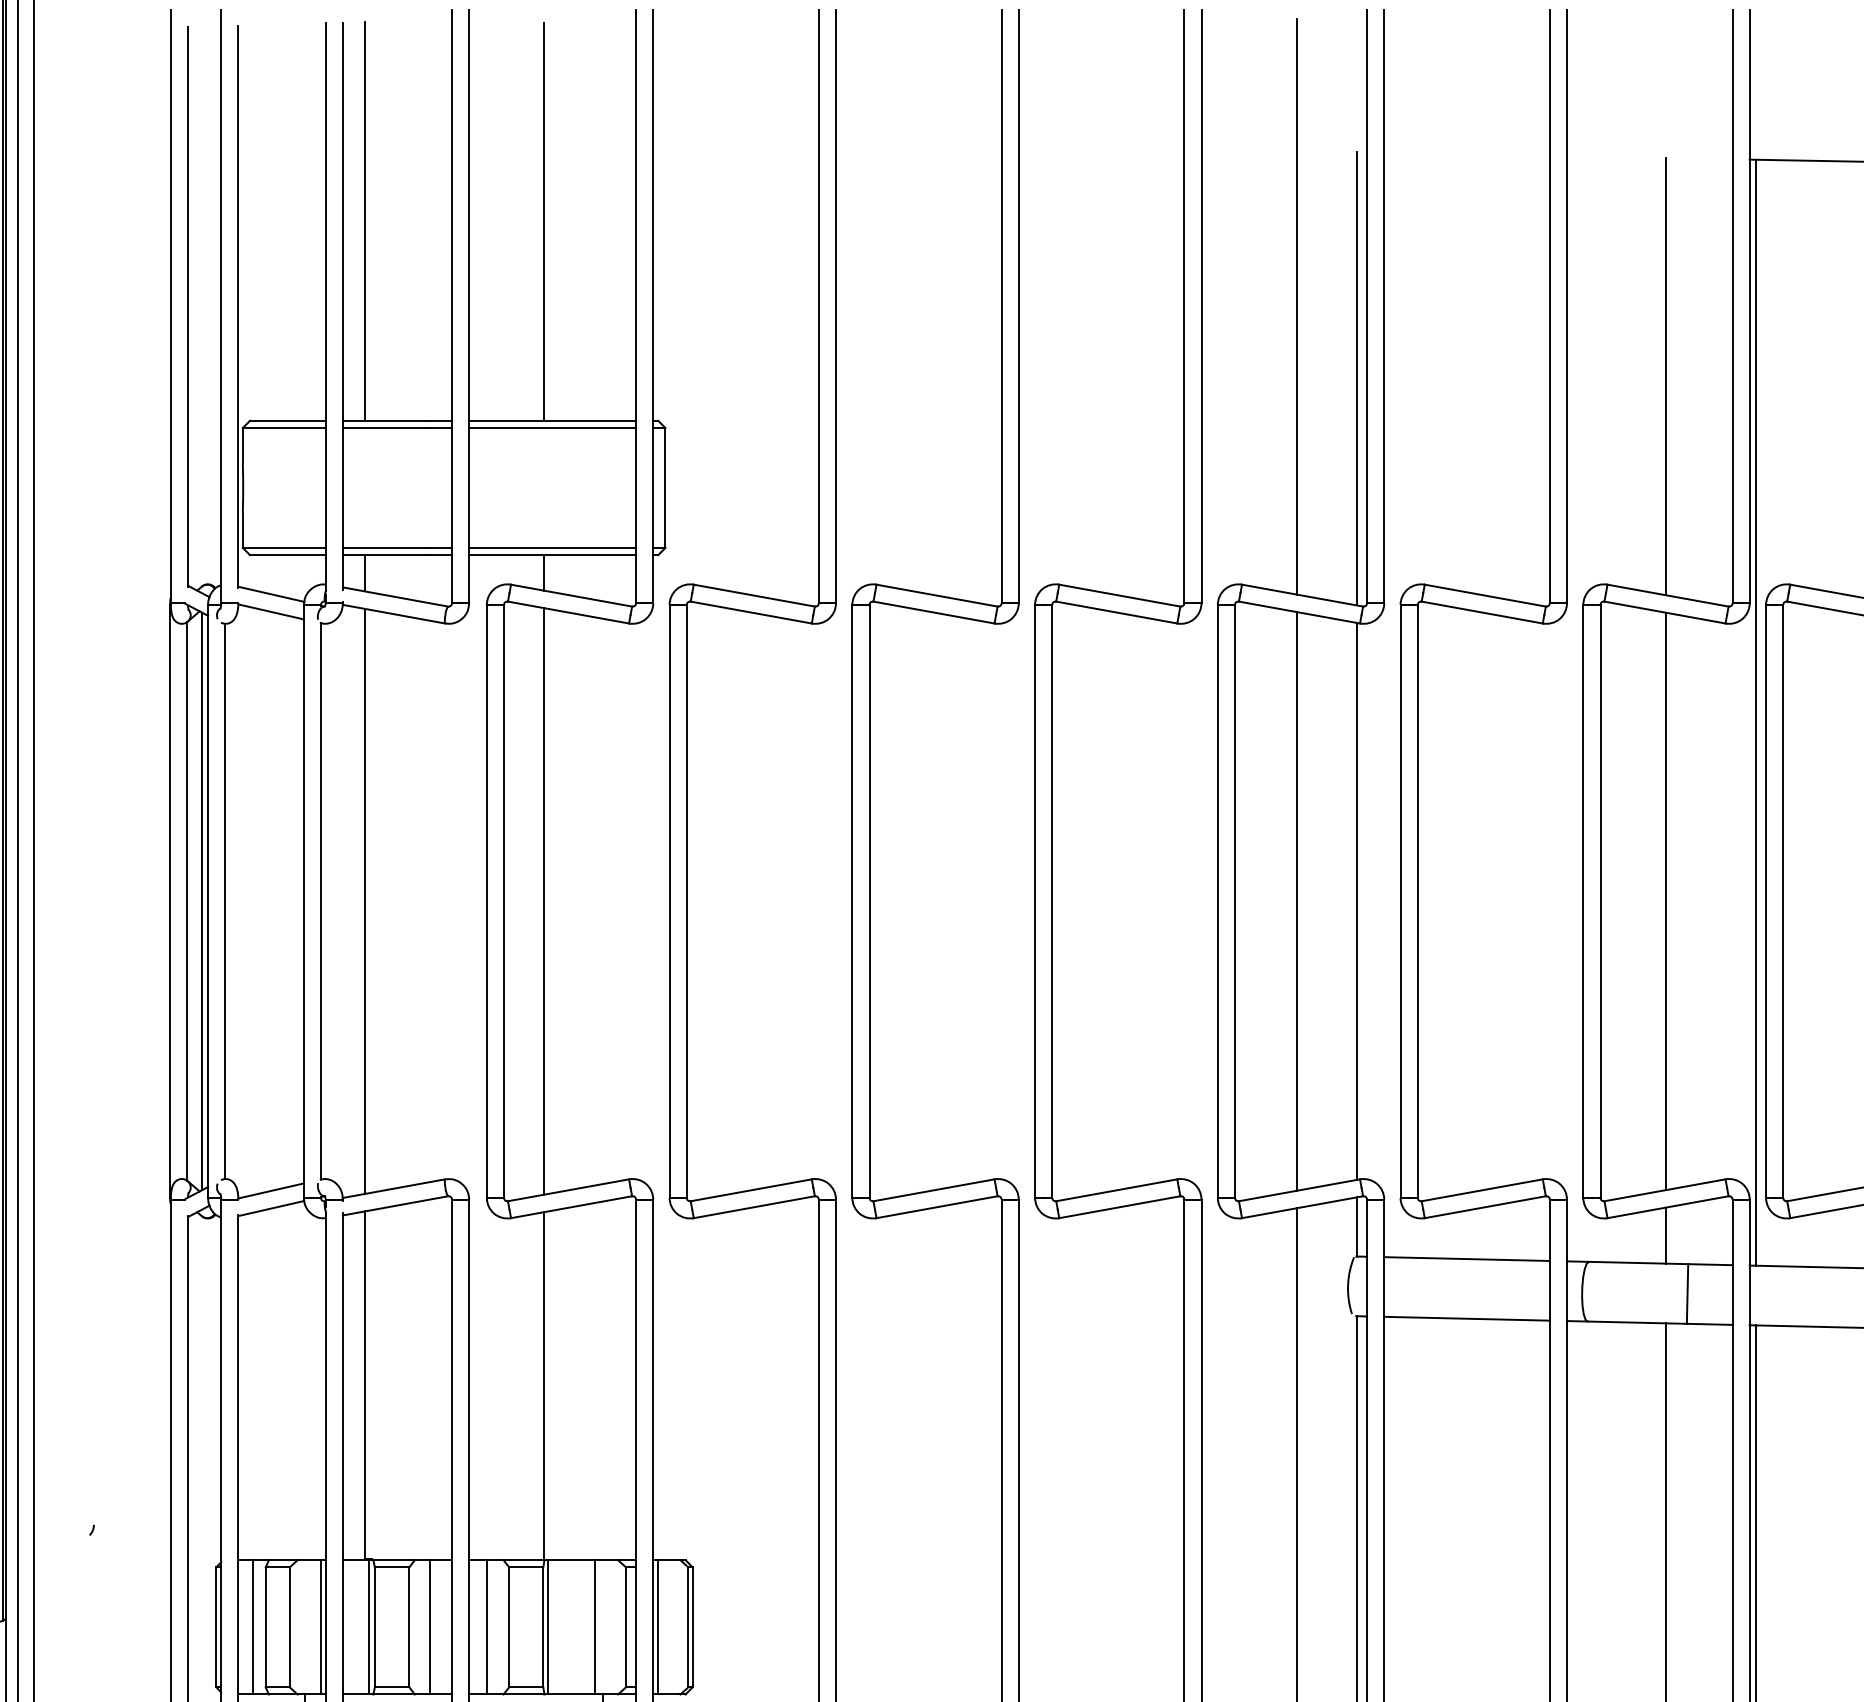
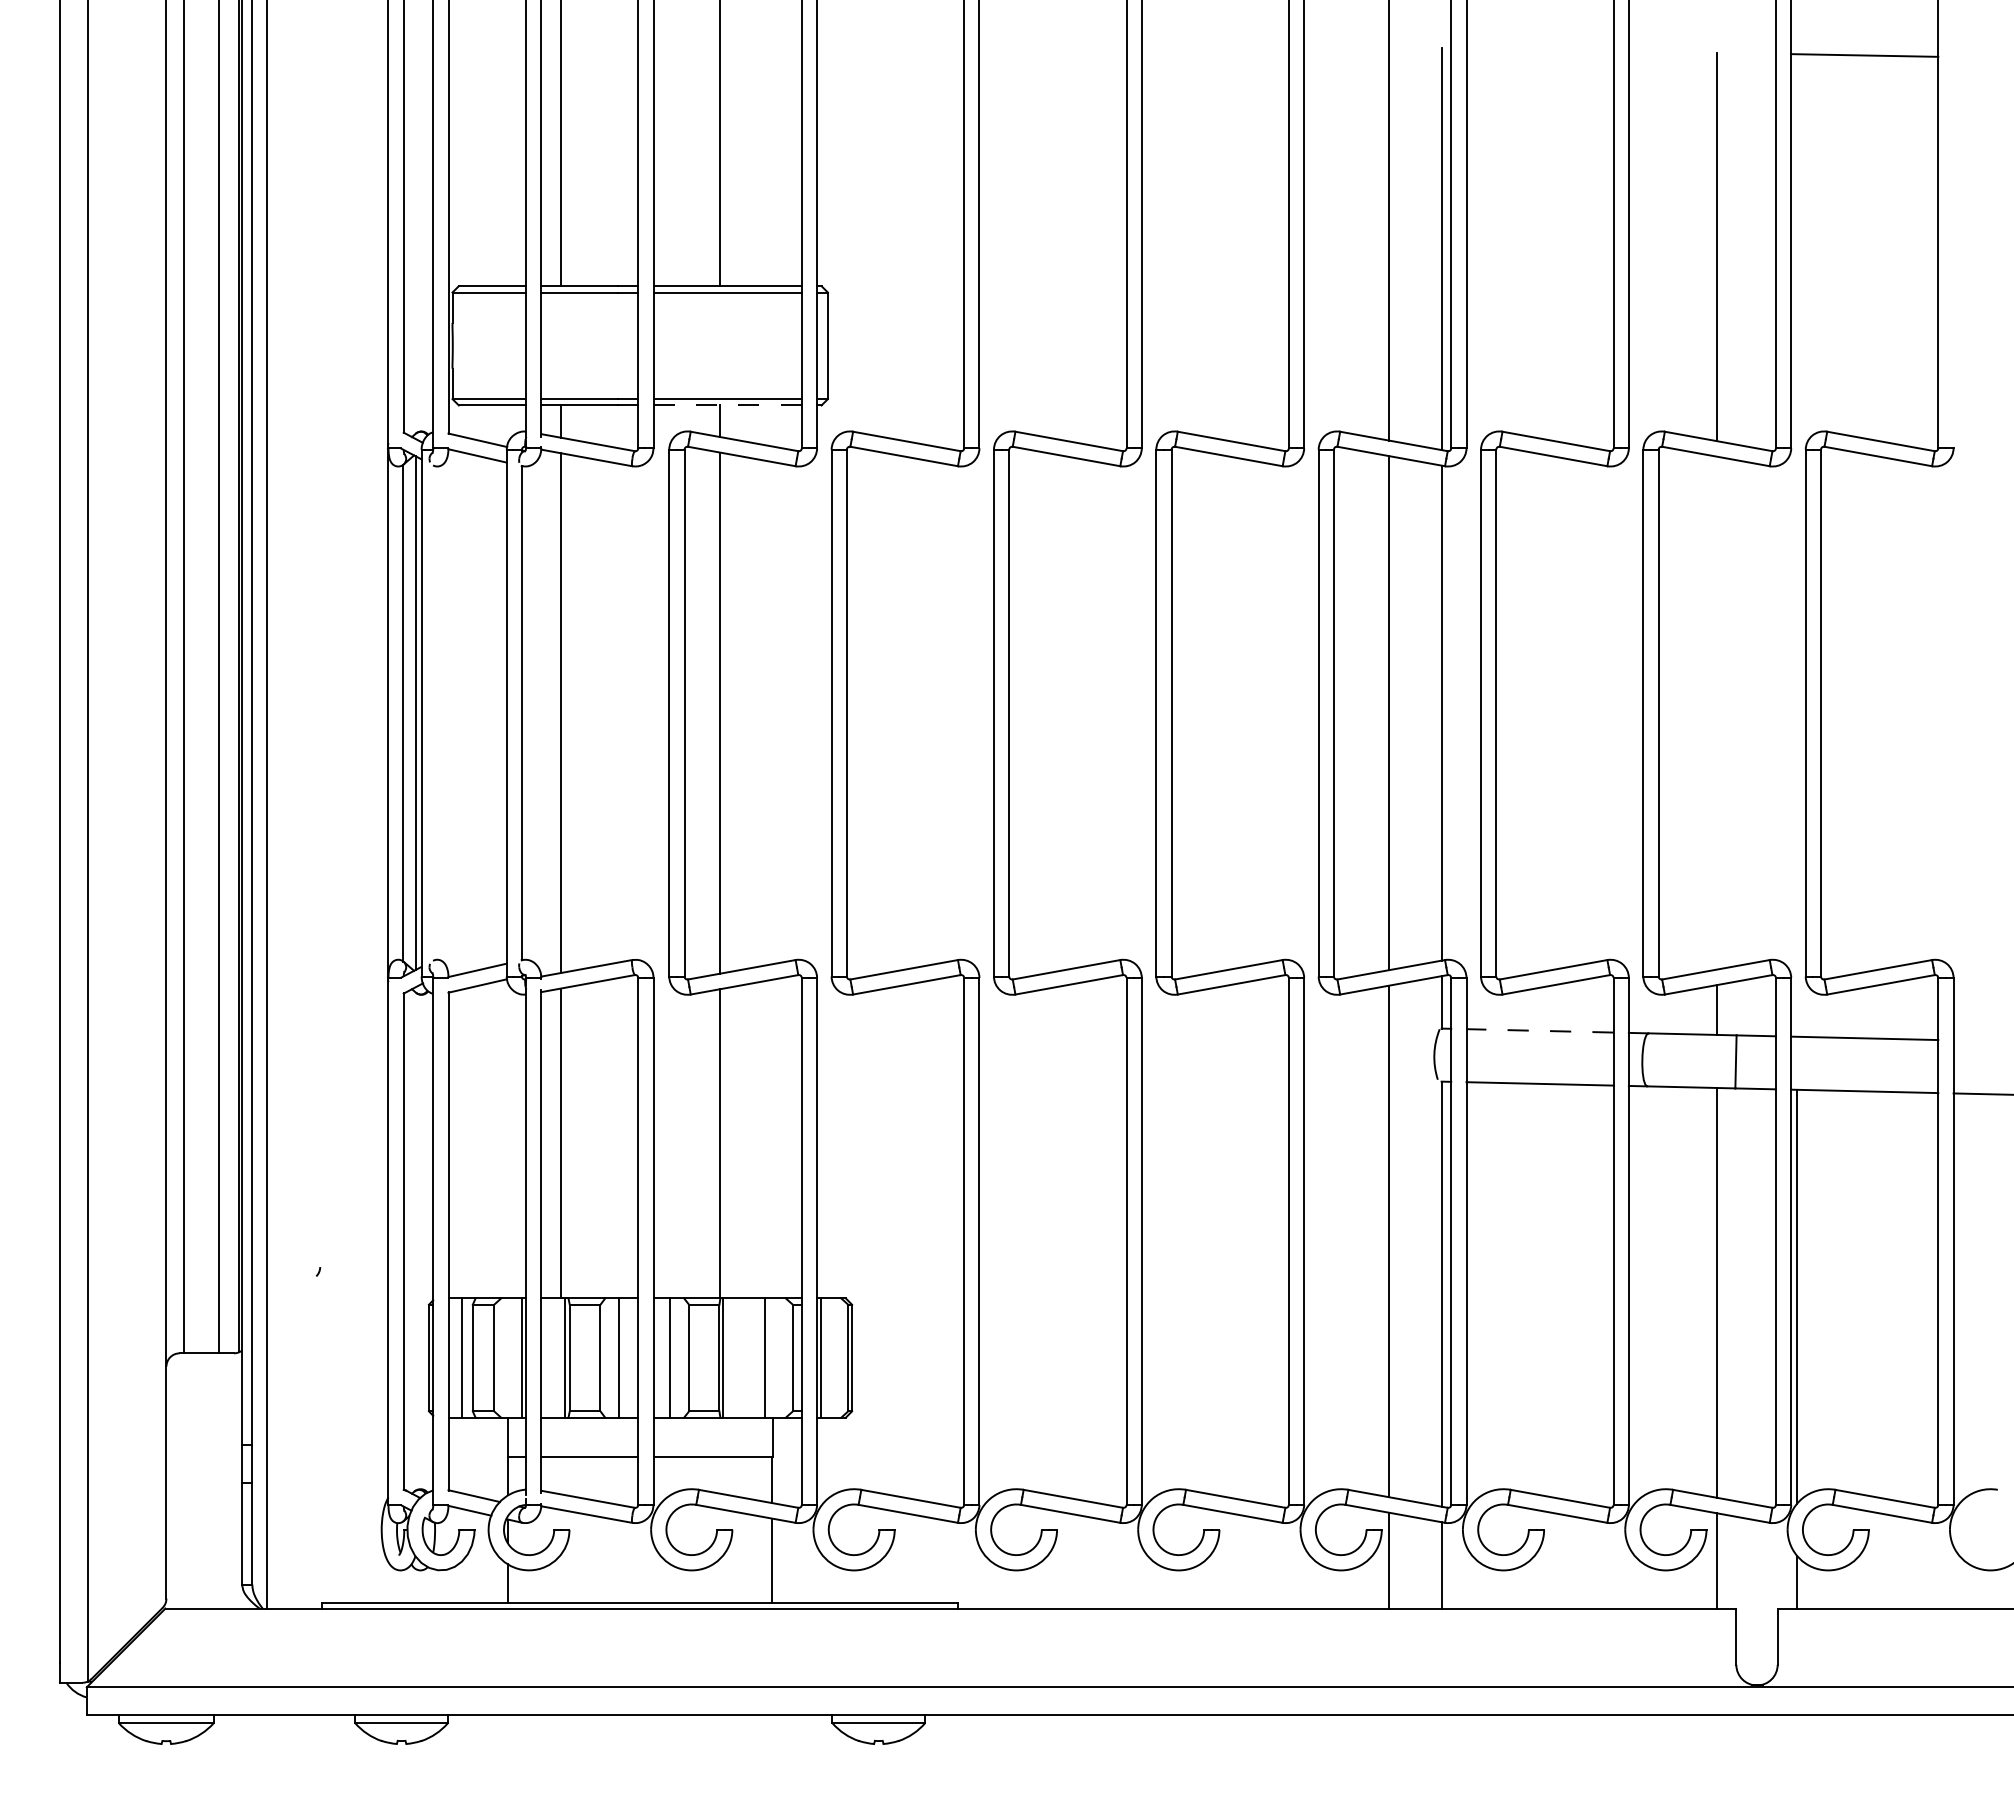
line: (552, 555) -> (727, 405), solid -> dashed
line: (1755, 712) -> (1796, 545), removed
line: (224, 900) -> (436, 712), removed
line: (1666, 900) -> (1717, 712), removed
line: (1467, 1258) -> (1540, 1030), solid -> dashed

